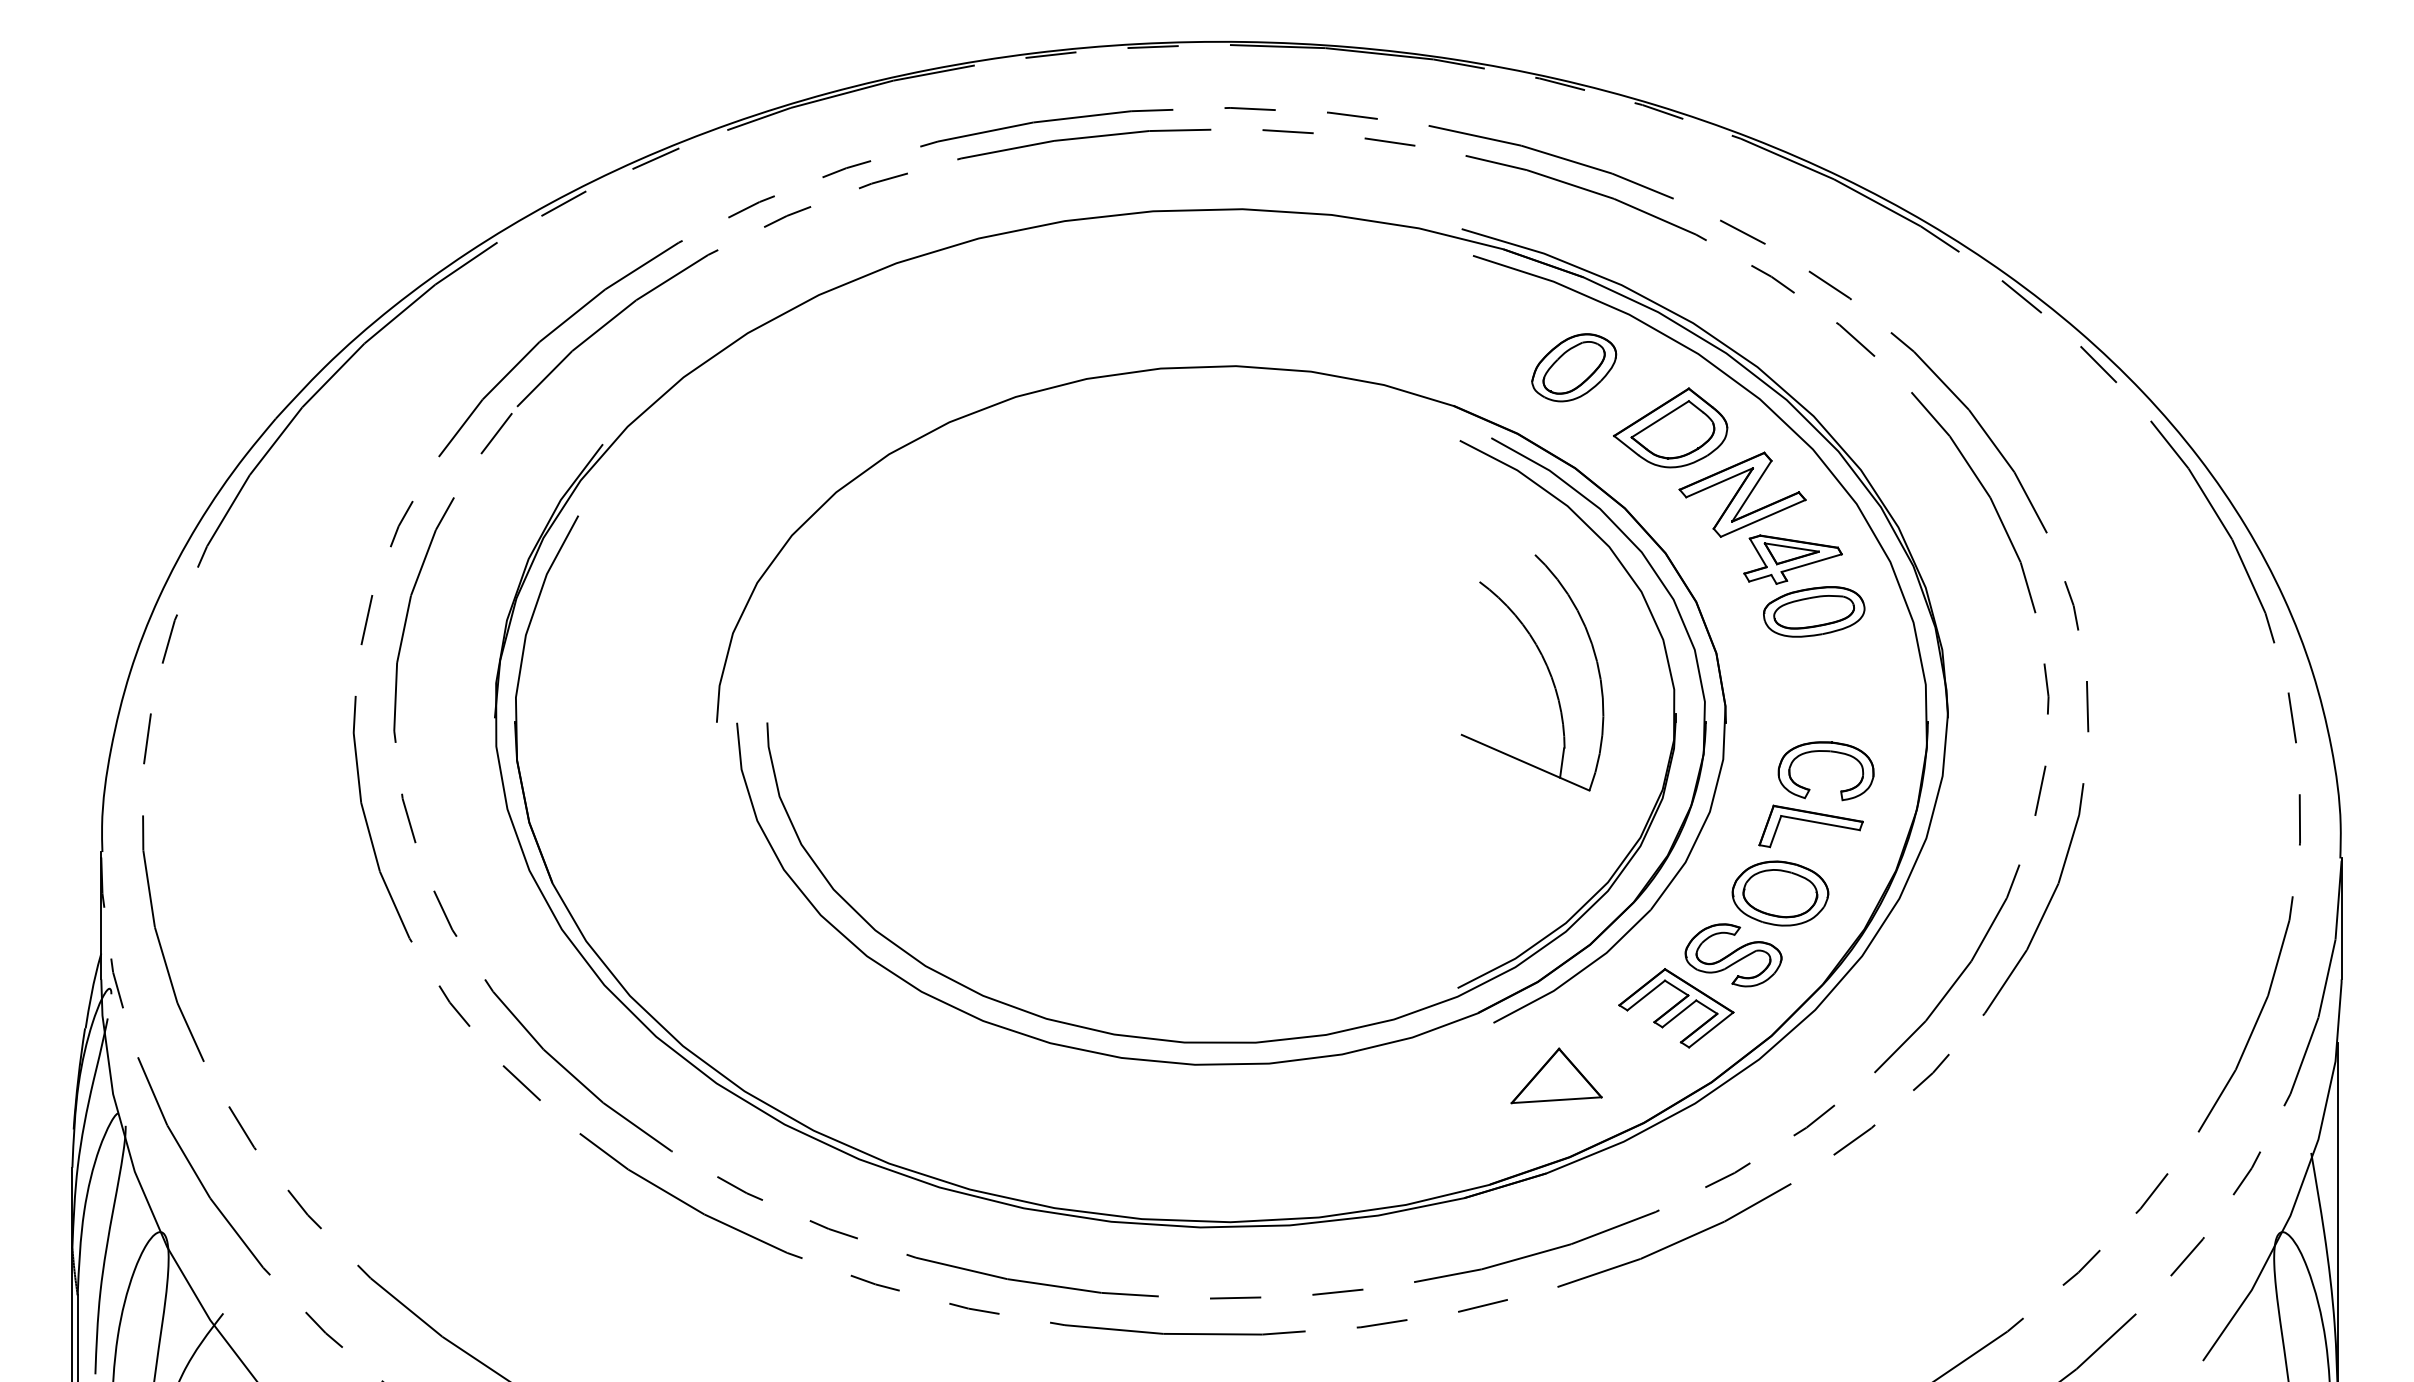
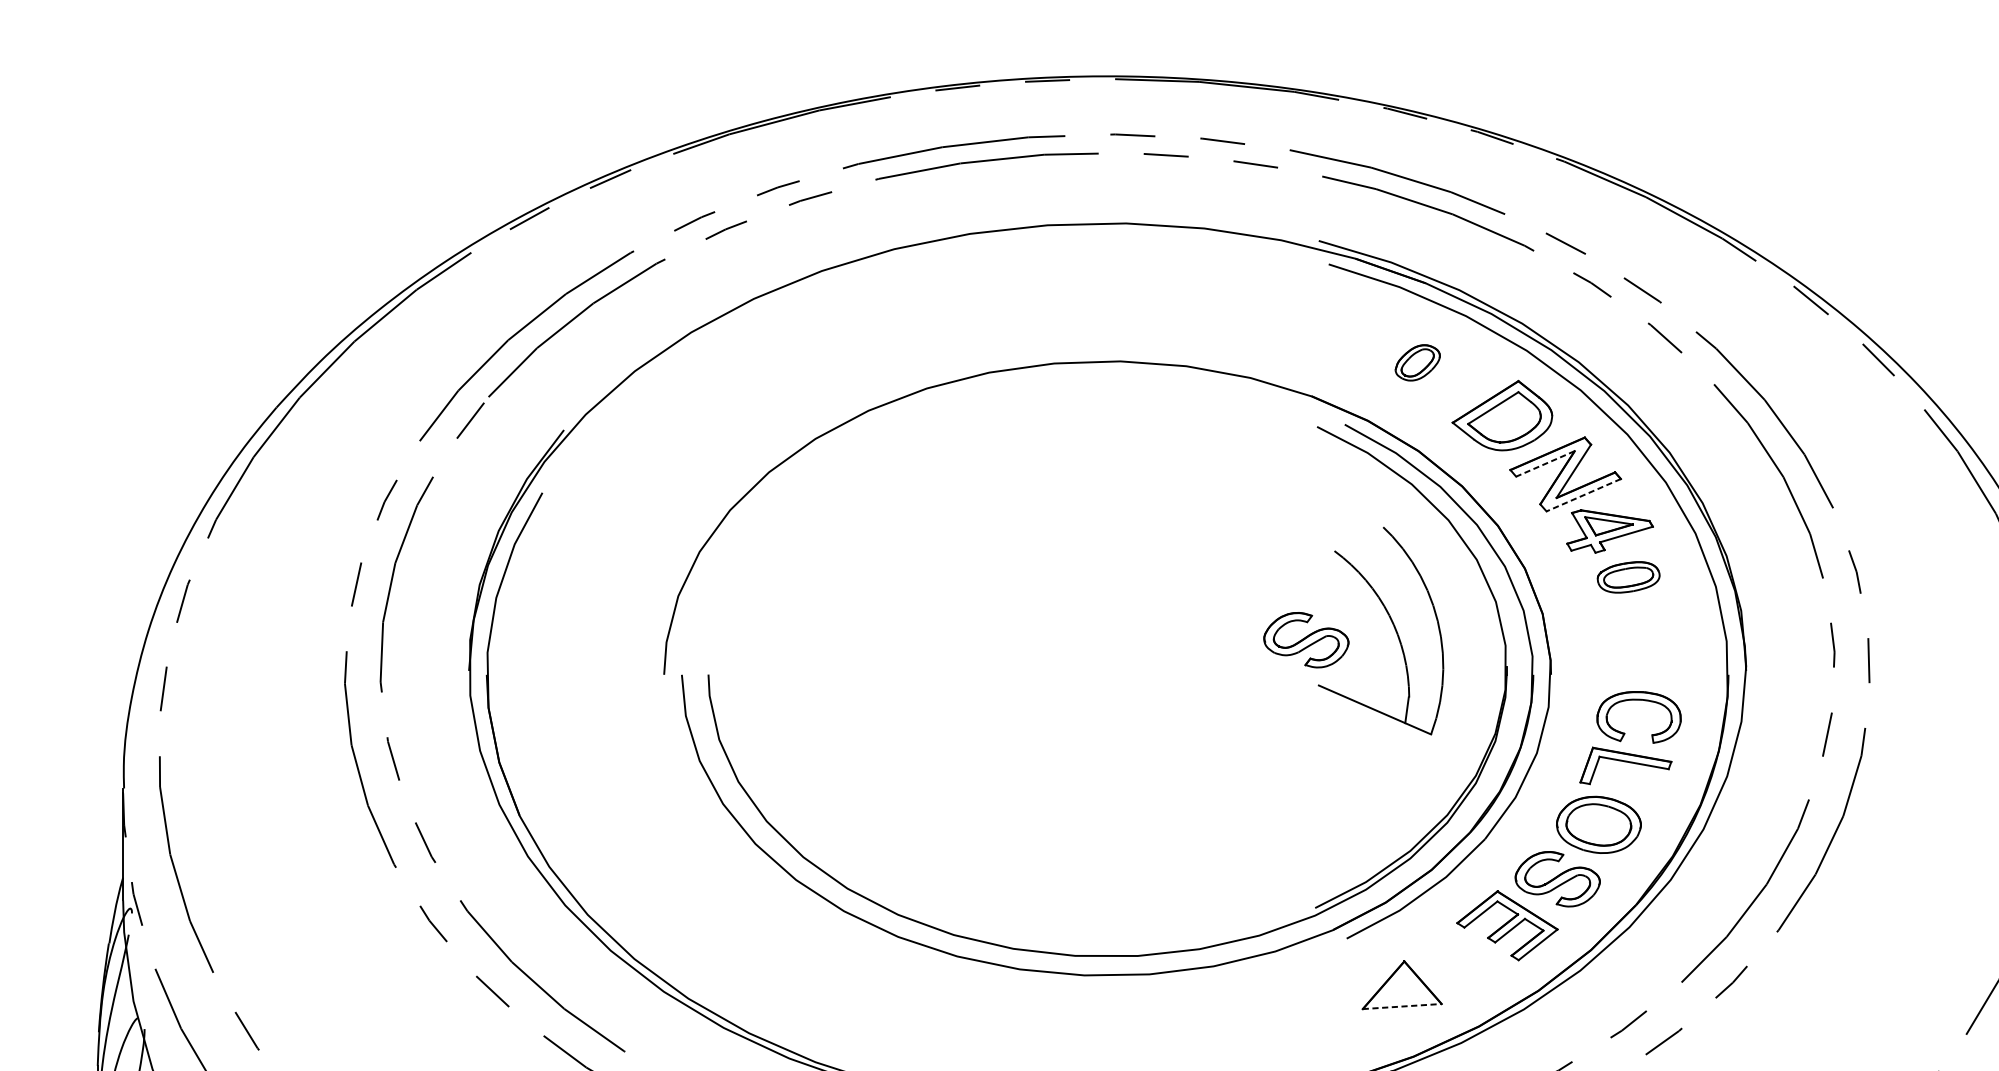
part: (1574, 367) -> (1417, 362), size x0.6
line: (1719, 482) -> (1545, 463), solid -> dashed
line: (1762, 518) -> (1583, 495), solid -> dashed
part: (1814, 611) -> (1628, 577), size x0.7
part: (1447, 683) -> (1306, 640), added
line: (1557, 1100) -> (1402, 1006), solid -> dashed

